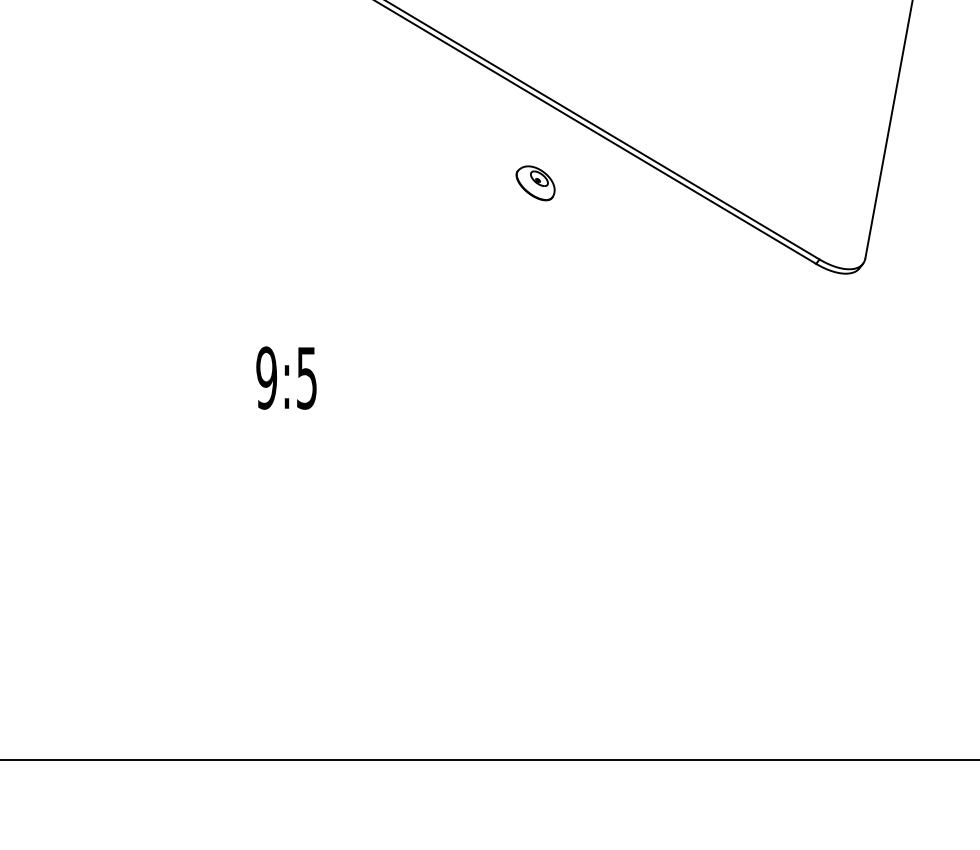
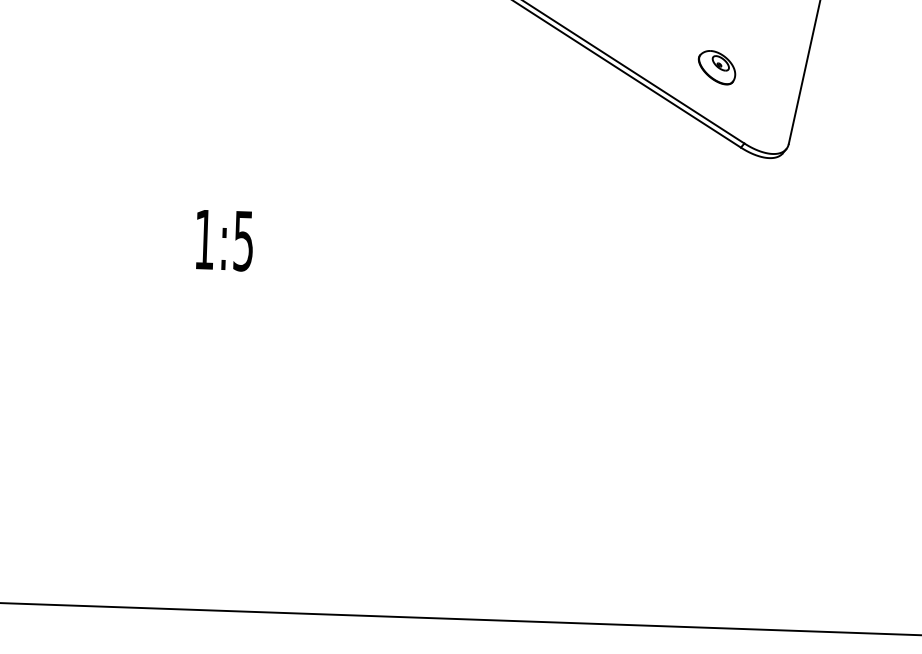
part: (535, 183) -> (716, 67), moved
text: (266, 377) -> (204, 239), 9:5 -> 1:5

